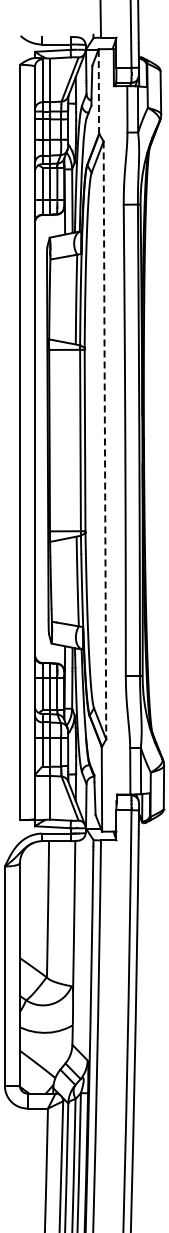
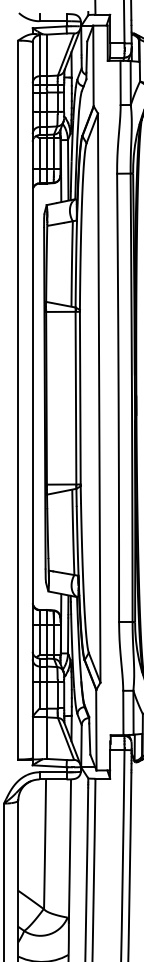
line: (98, 91) -> (93, 65), dashed -> solid
line: (104, 440) -> (98, 398), dashed -> solid

